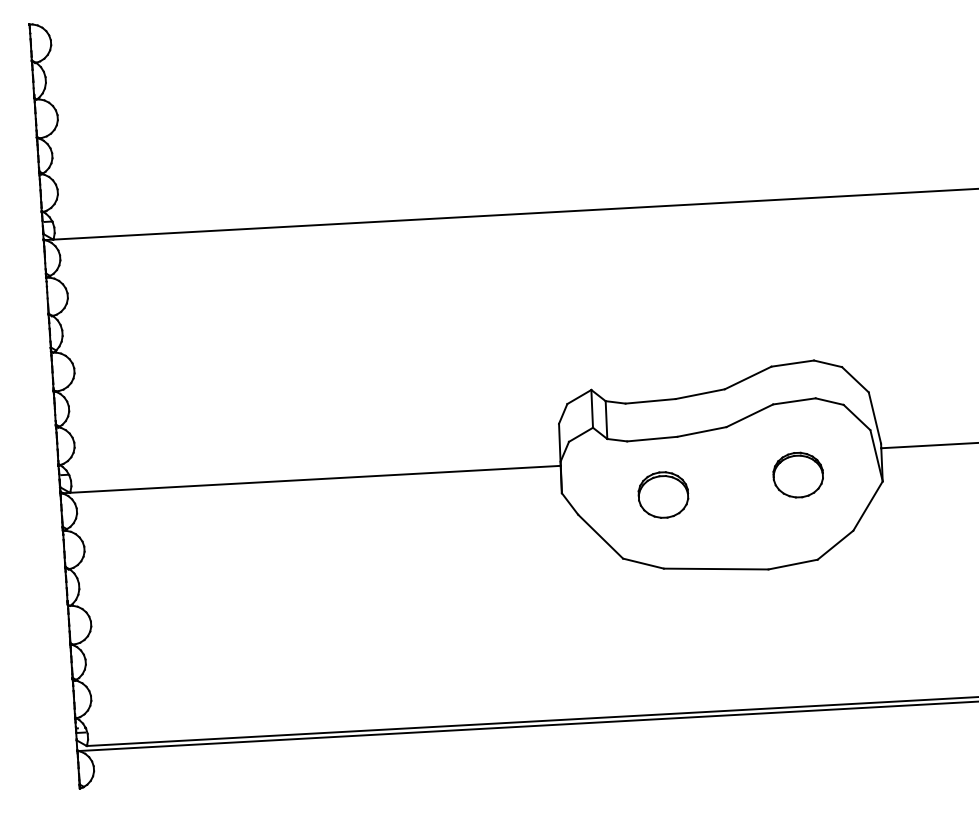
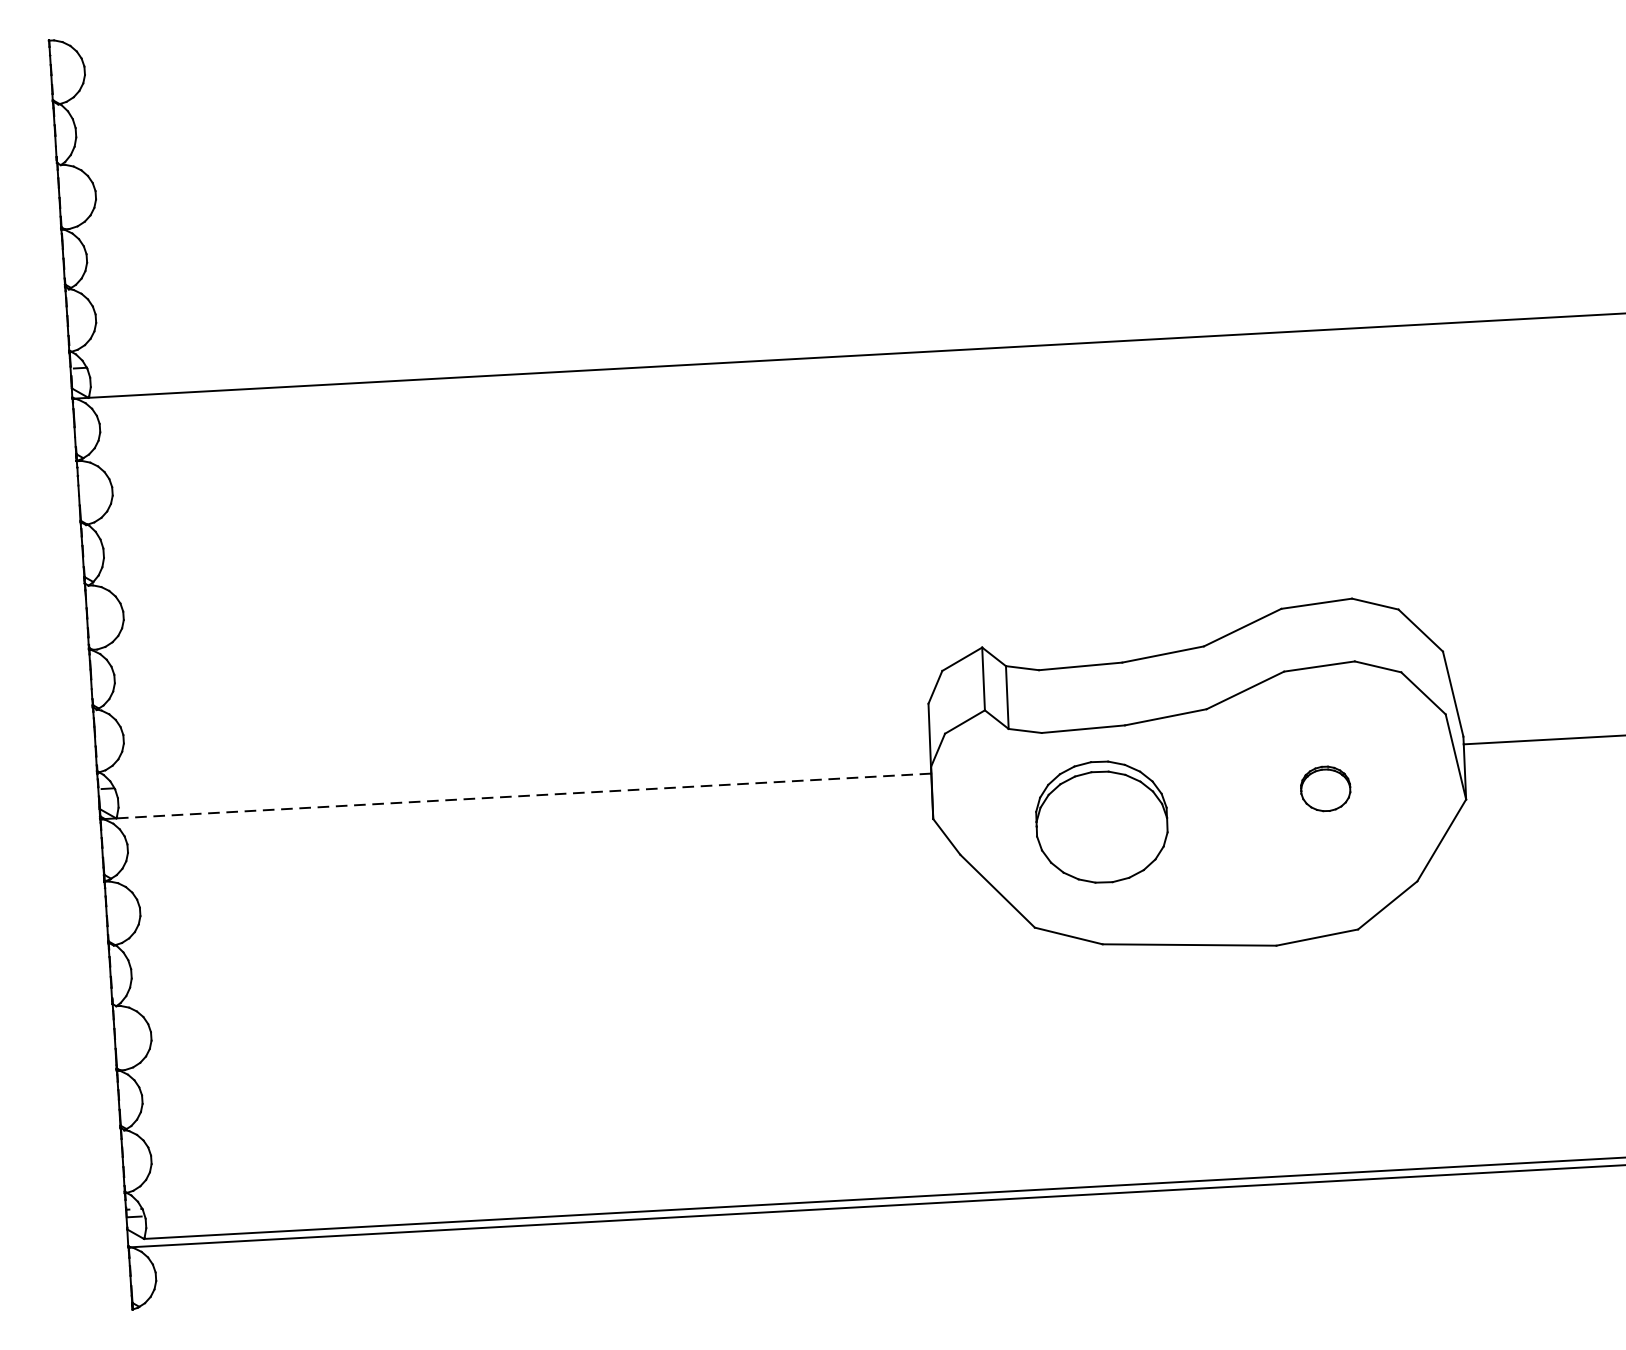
part: (797, 474) -> (1324, 787), size x0.6
line: (315, 479) -> (523, 796), solid -> dashed
part: (663, 494) -> (1102, 821), size x1.6

